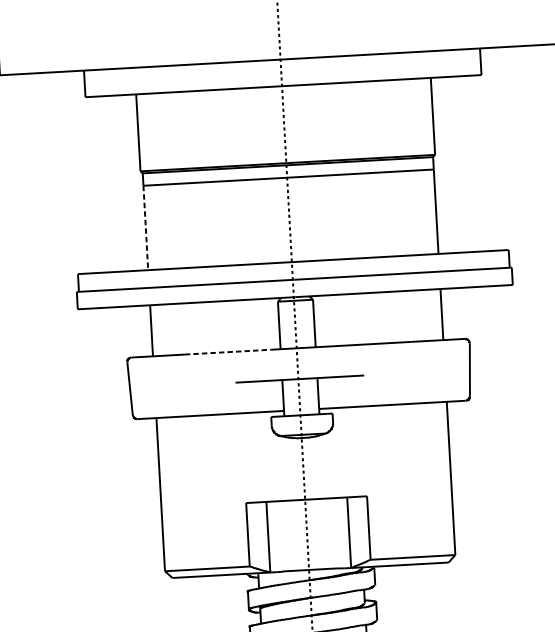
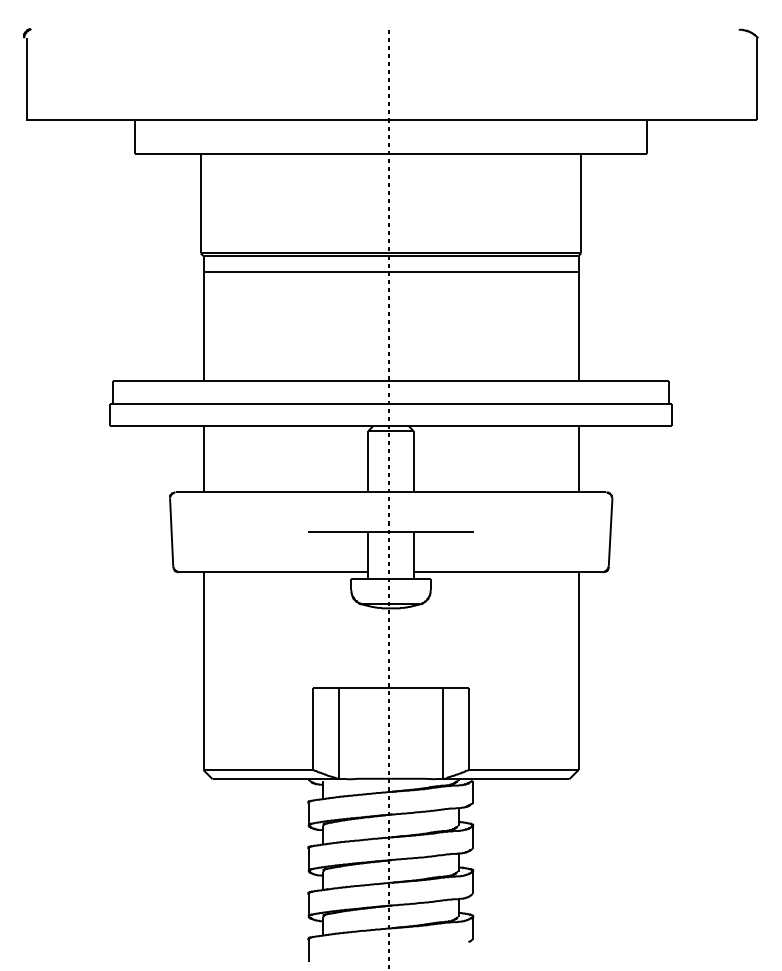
line: (145, 227) -> (203, 326), dashed -> solid
line: (228, 352) -> (300, 492), dashed -> solid

